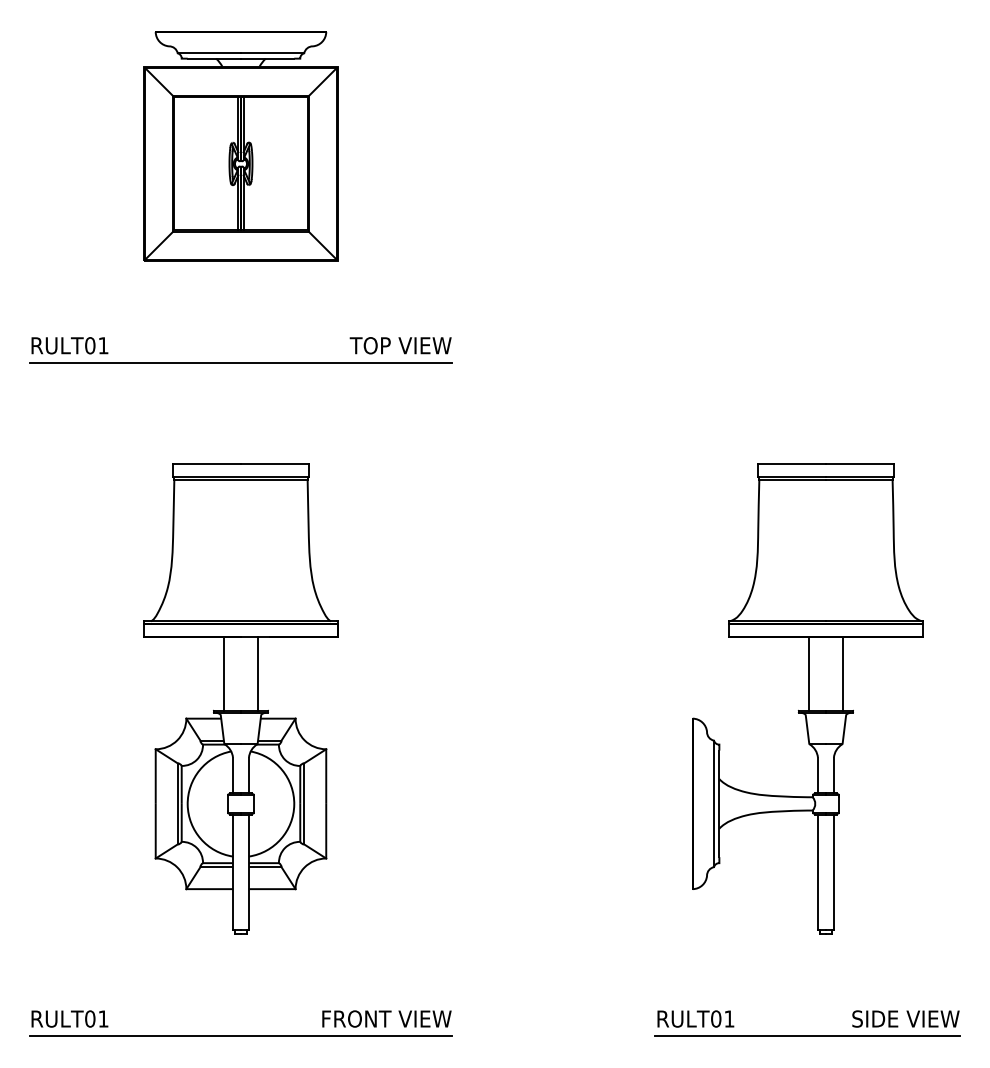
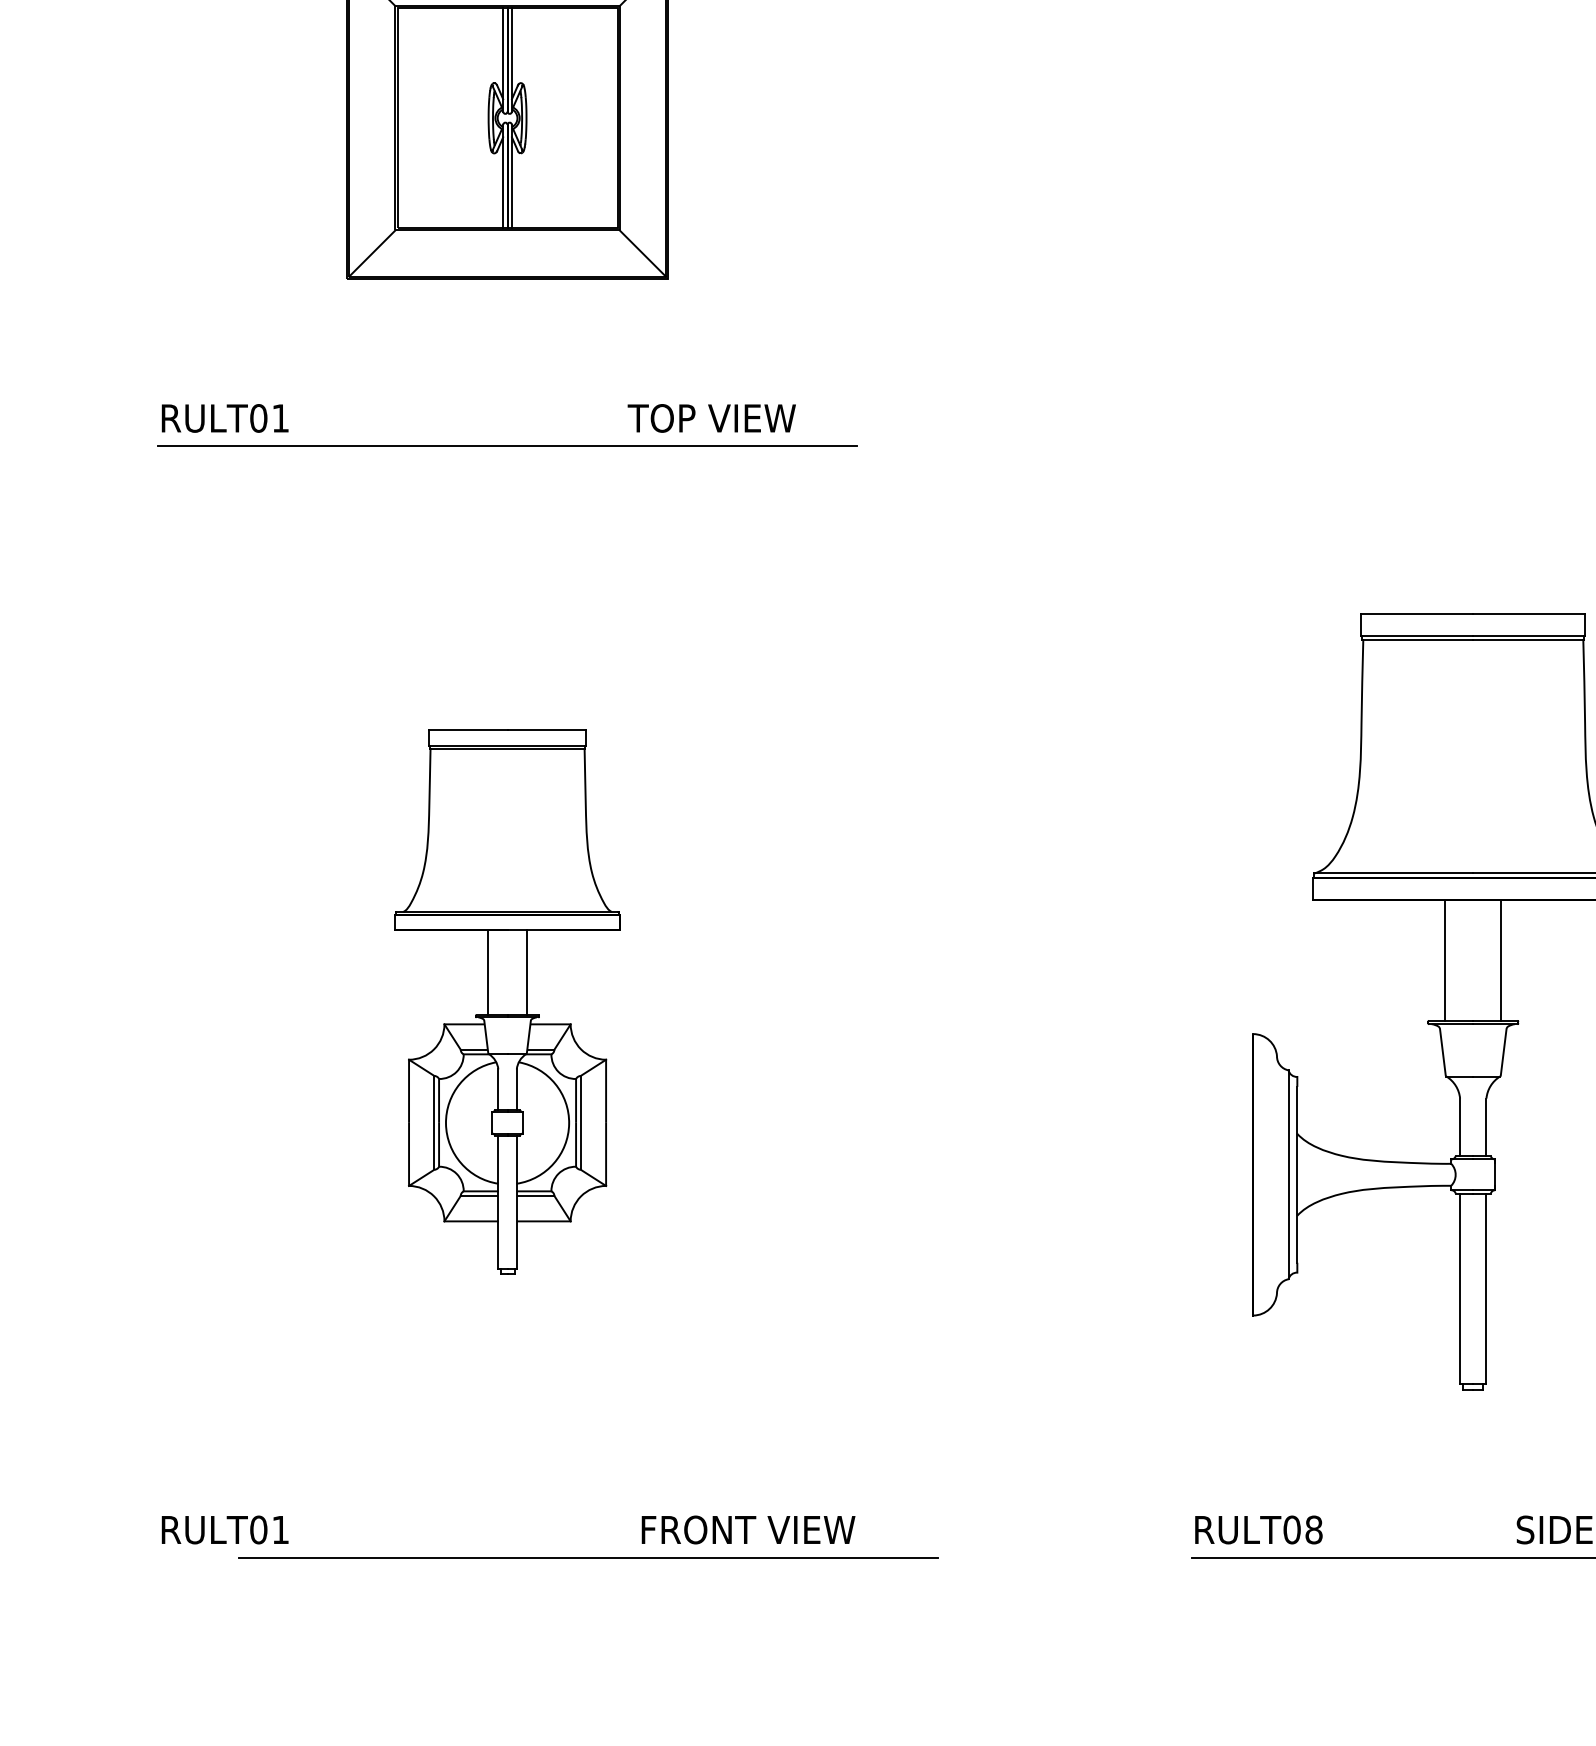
text: (400, 345) -> (711, 418), moved
part: (240, 698) -> (506, 1000), size x0.7
text: (729, 1018) -> (1314, 1529), RULT01 -> RULT08
line: (240, 1035) -> (587, 1557), moved

